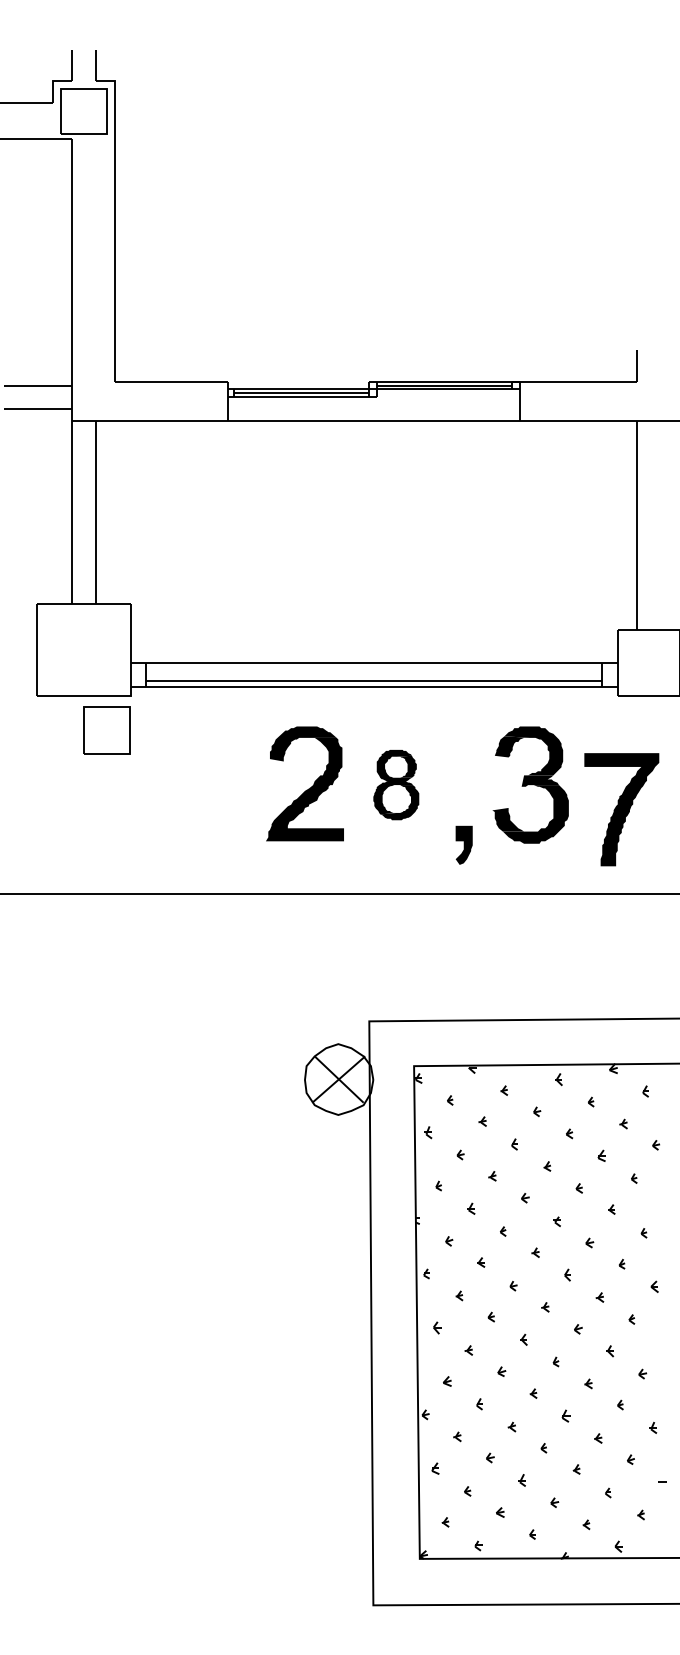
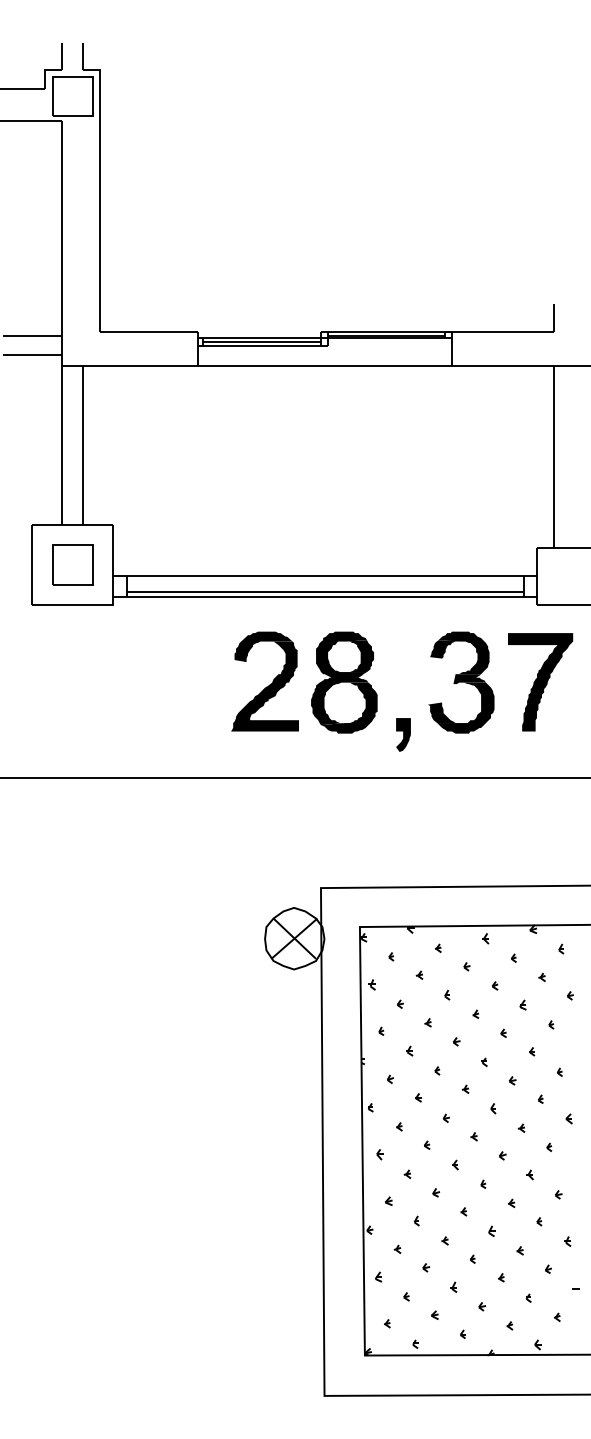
part: (106, 730) -> (72, 564), moved
part: (396, 784) -> (344, 682), size x1.67
part: (621, 809) -> (540, 682), moved

